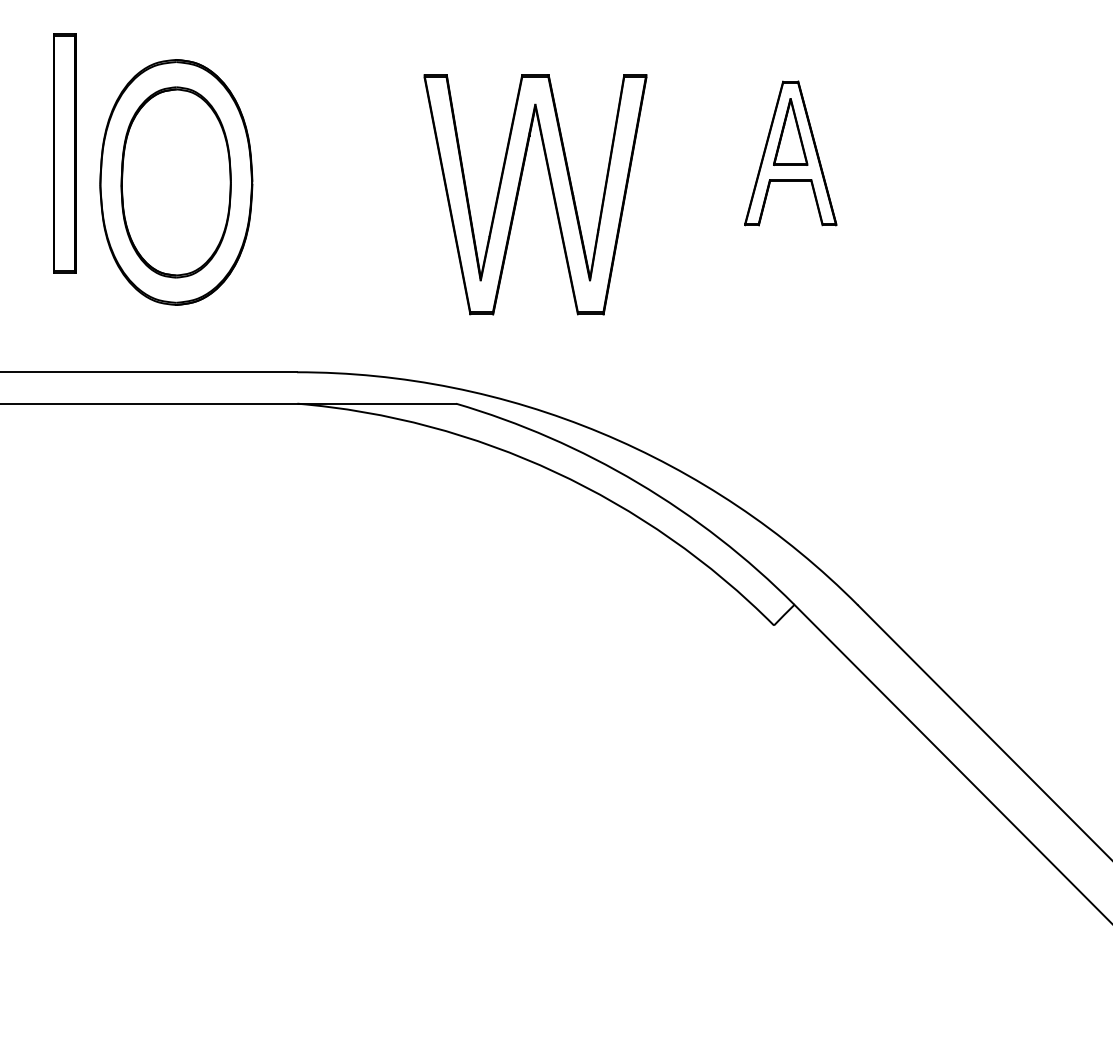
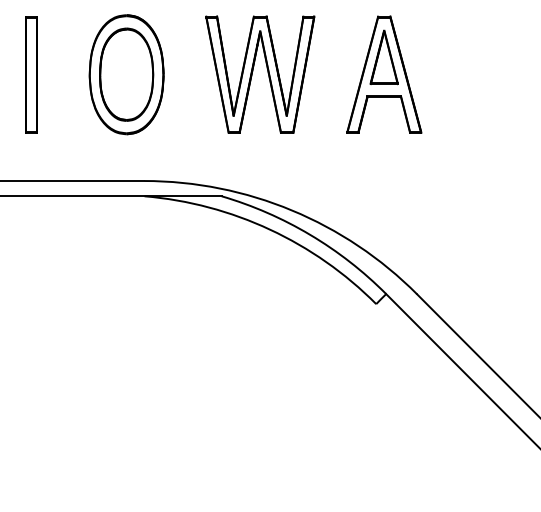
part: (790, 153) -> (384, 74), size x1.67
part: (175, 181) -> (126, 74), moved
part: (550, 192) -> (267, 73), moved

